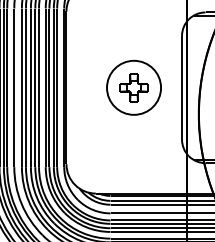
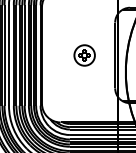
part: (133, 87) -> (84, 55), size x0.6

